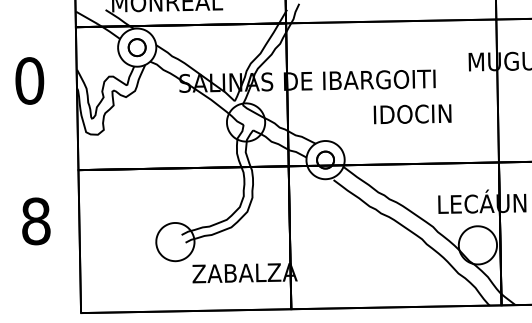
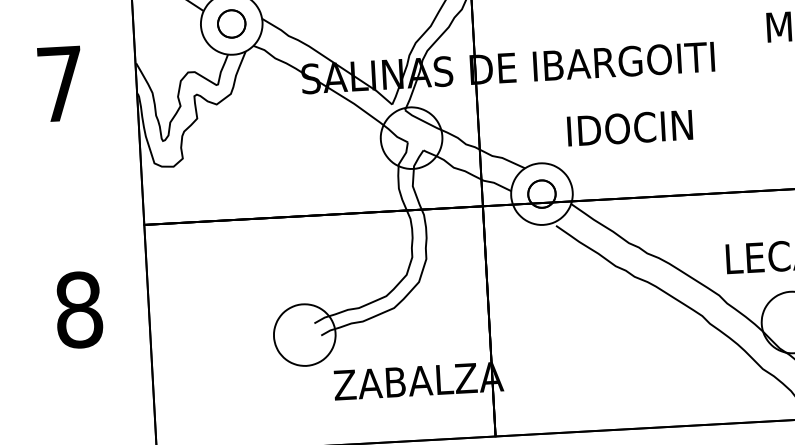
text: (29, 80) -> (60, 83), 0 -> 7
text: (412, 114) -> (629, 128), moved

